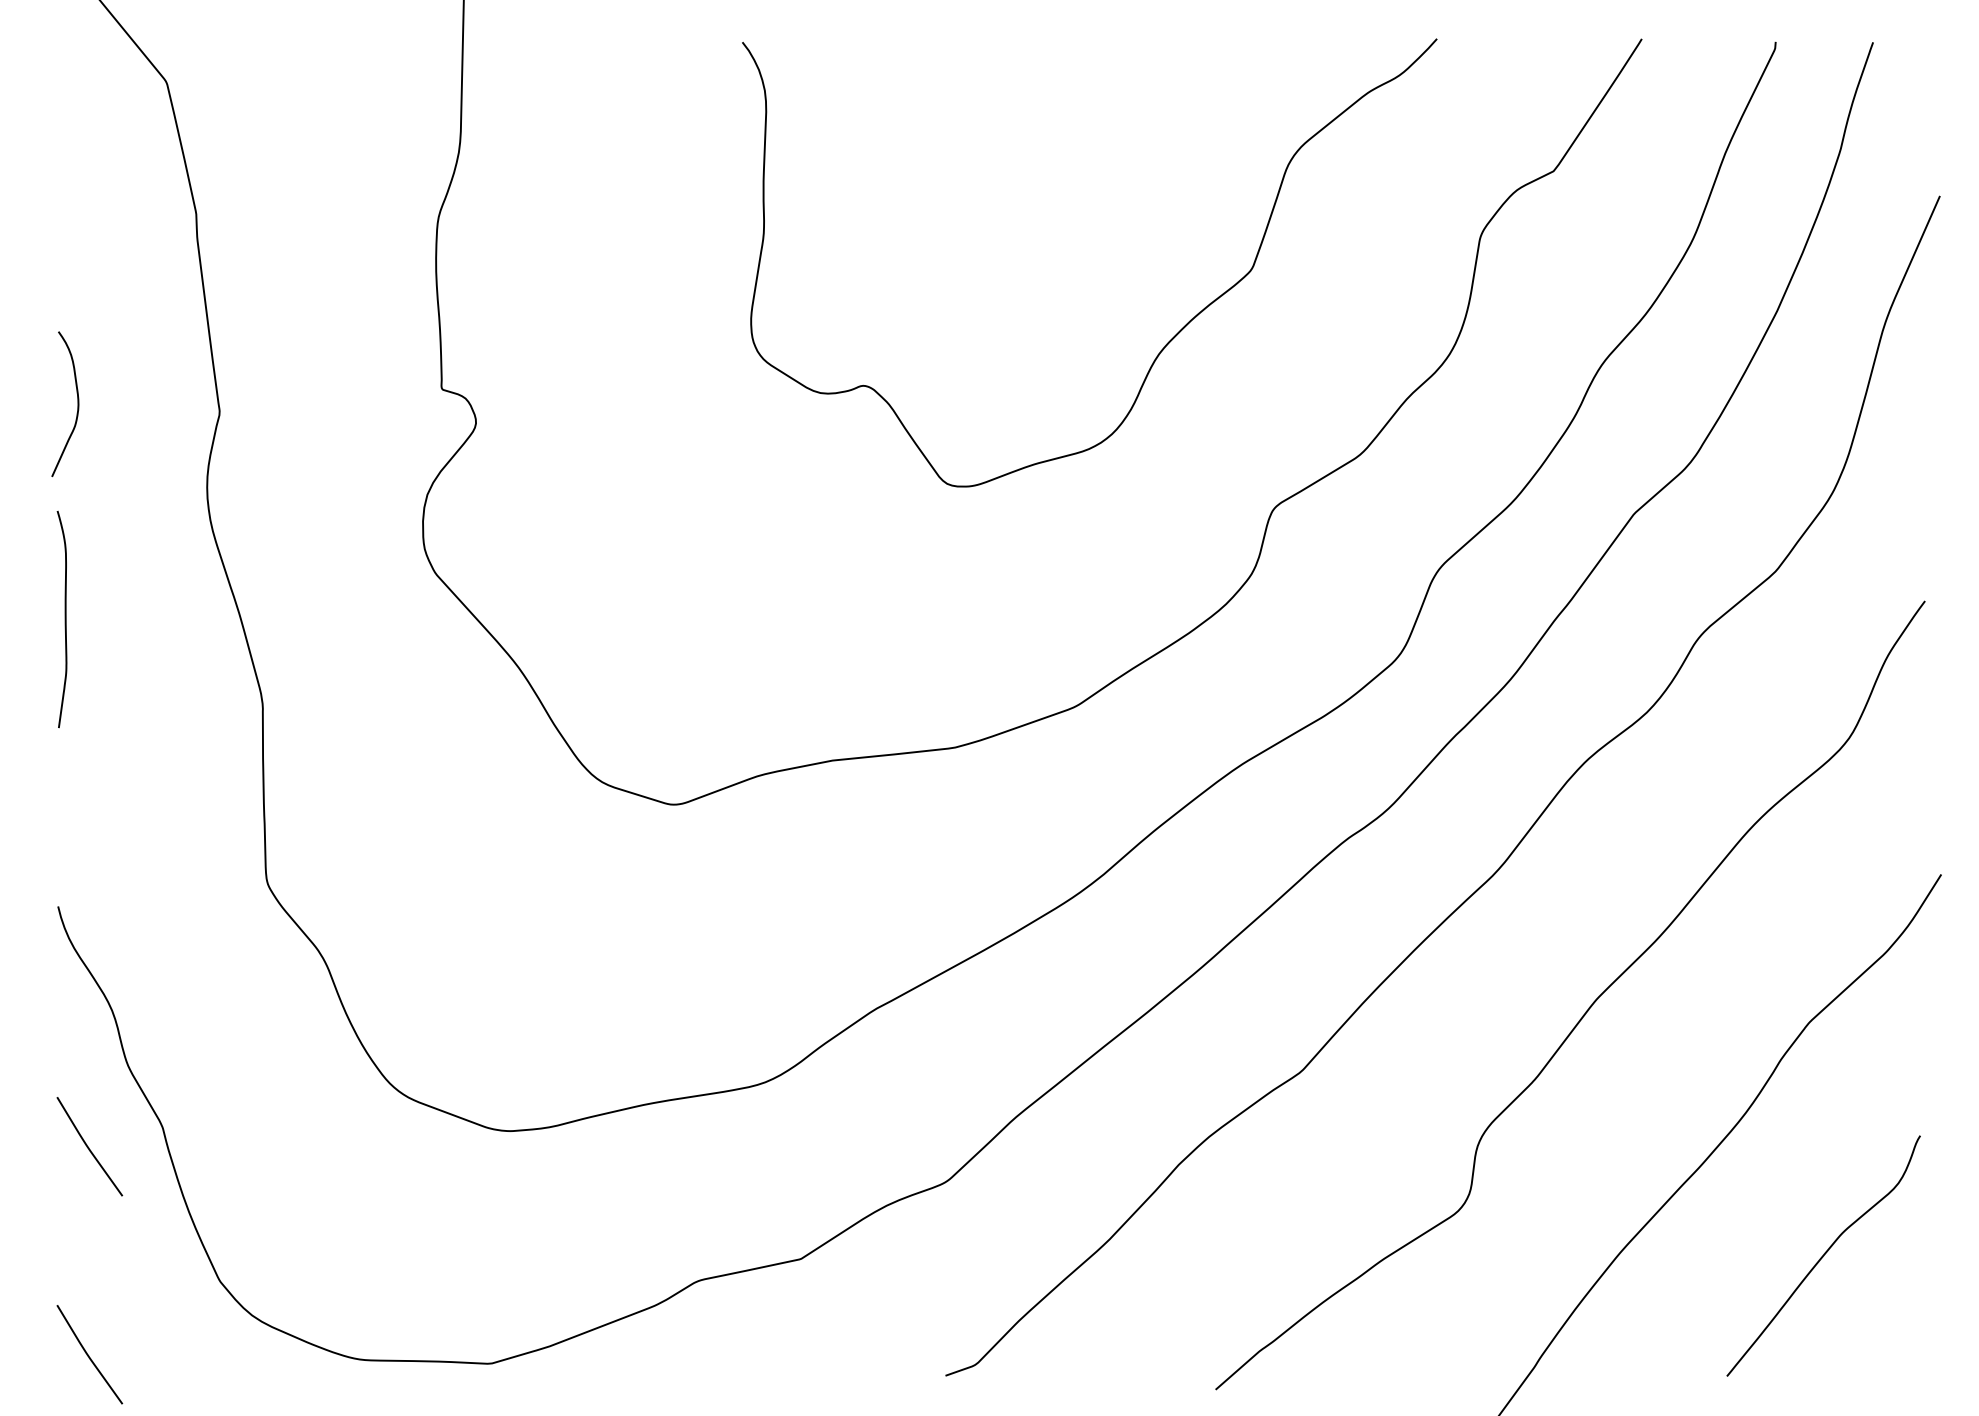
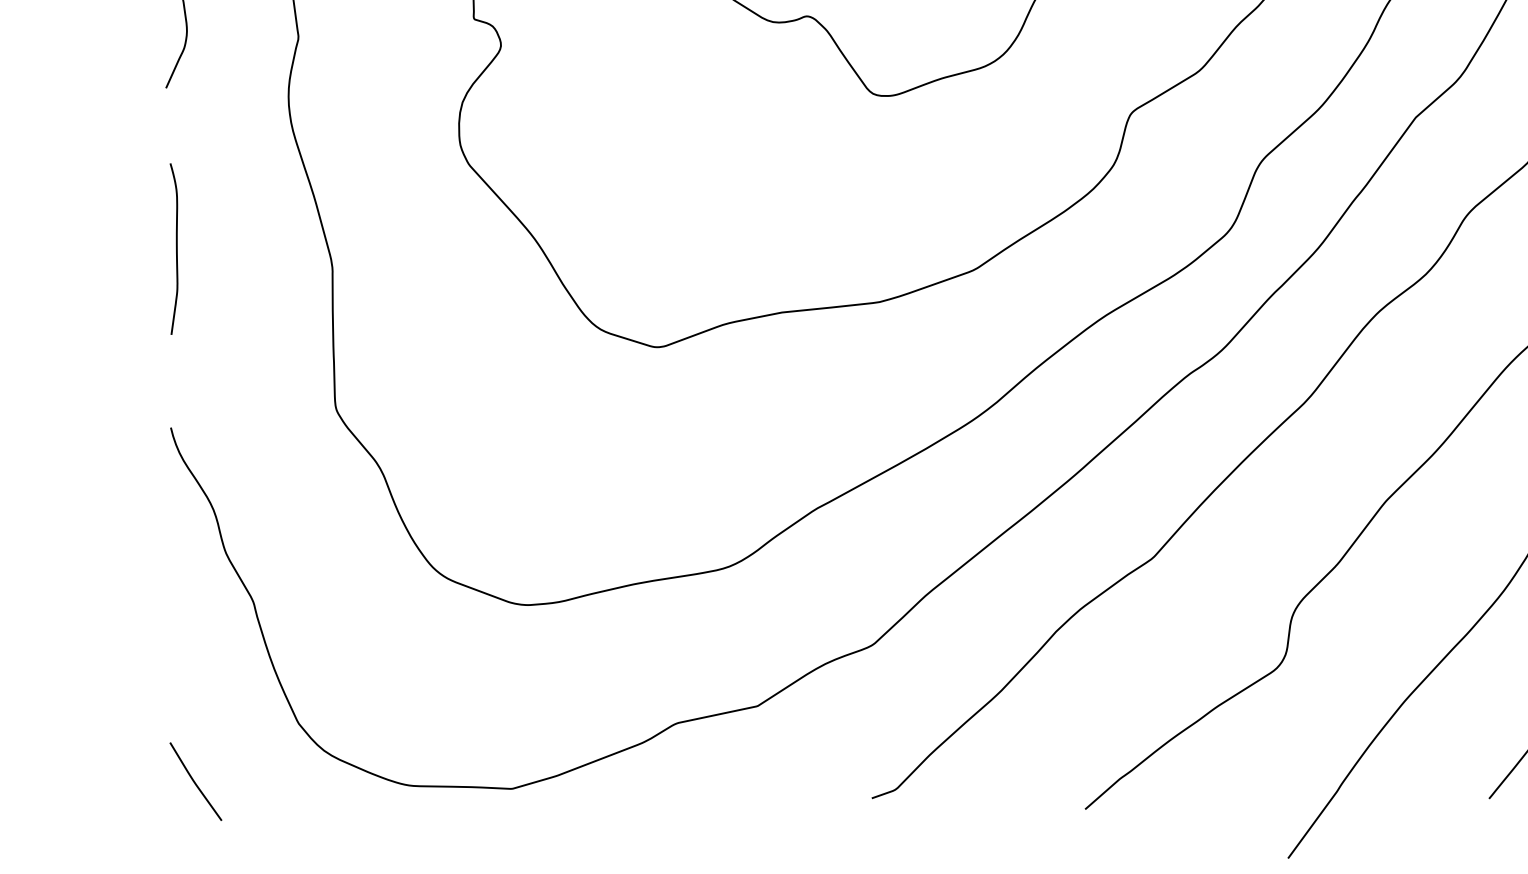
curve: (64, 619) -> (175, 249), moved
curve: (88, 1146) -> (194, 617), removed

